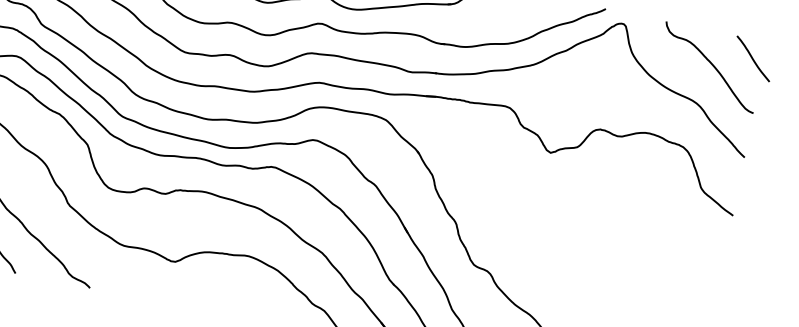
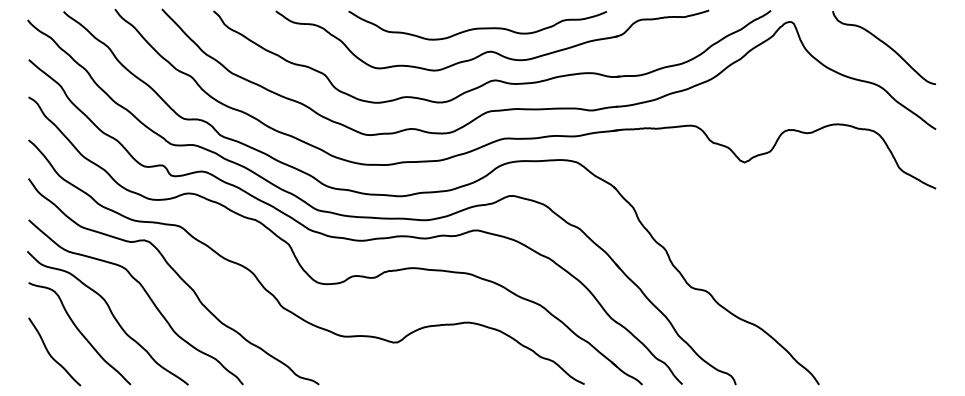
curve: (753, 58) -> (925, 30), removed

